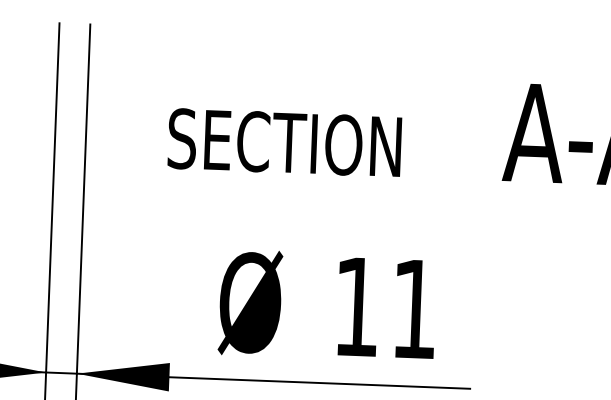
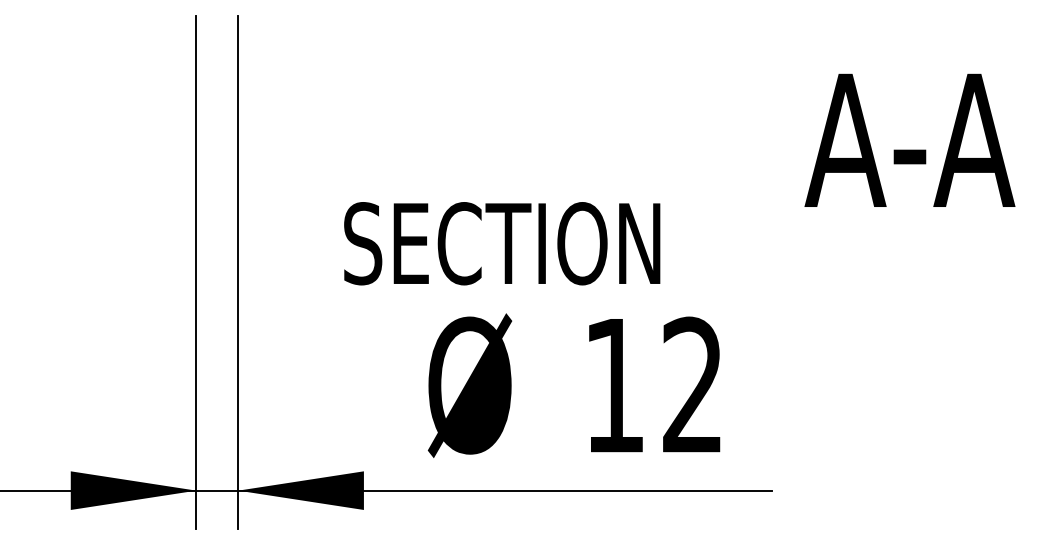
text: (284, 142) -> (502, 243), moved
text: (414, 308) -> (692, 384), 11 -> 12

